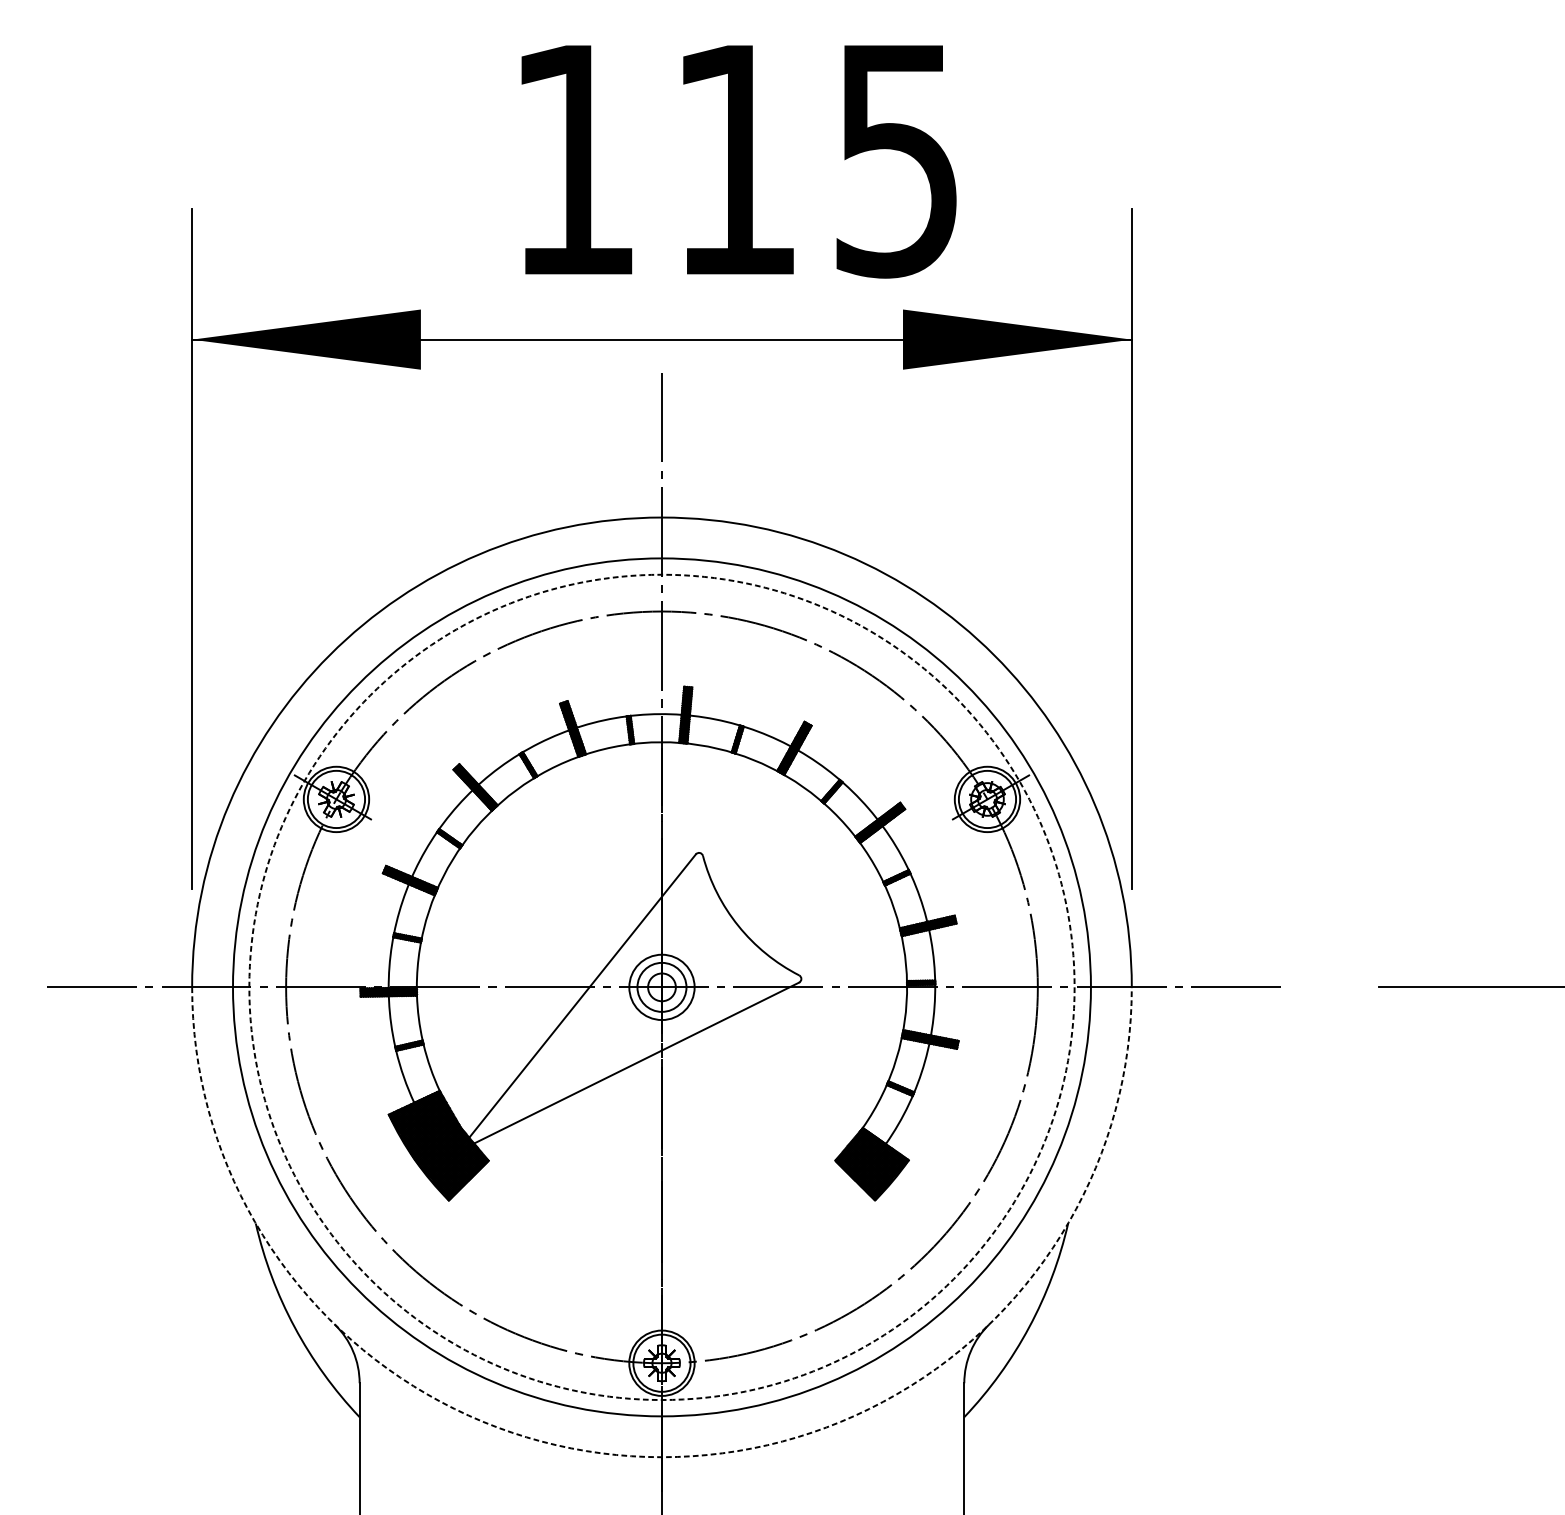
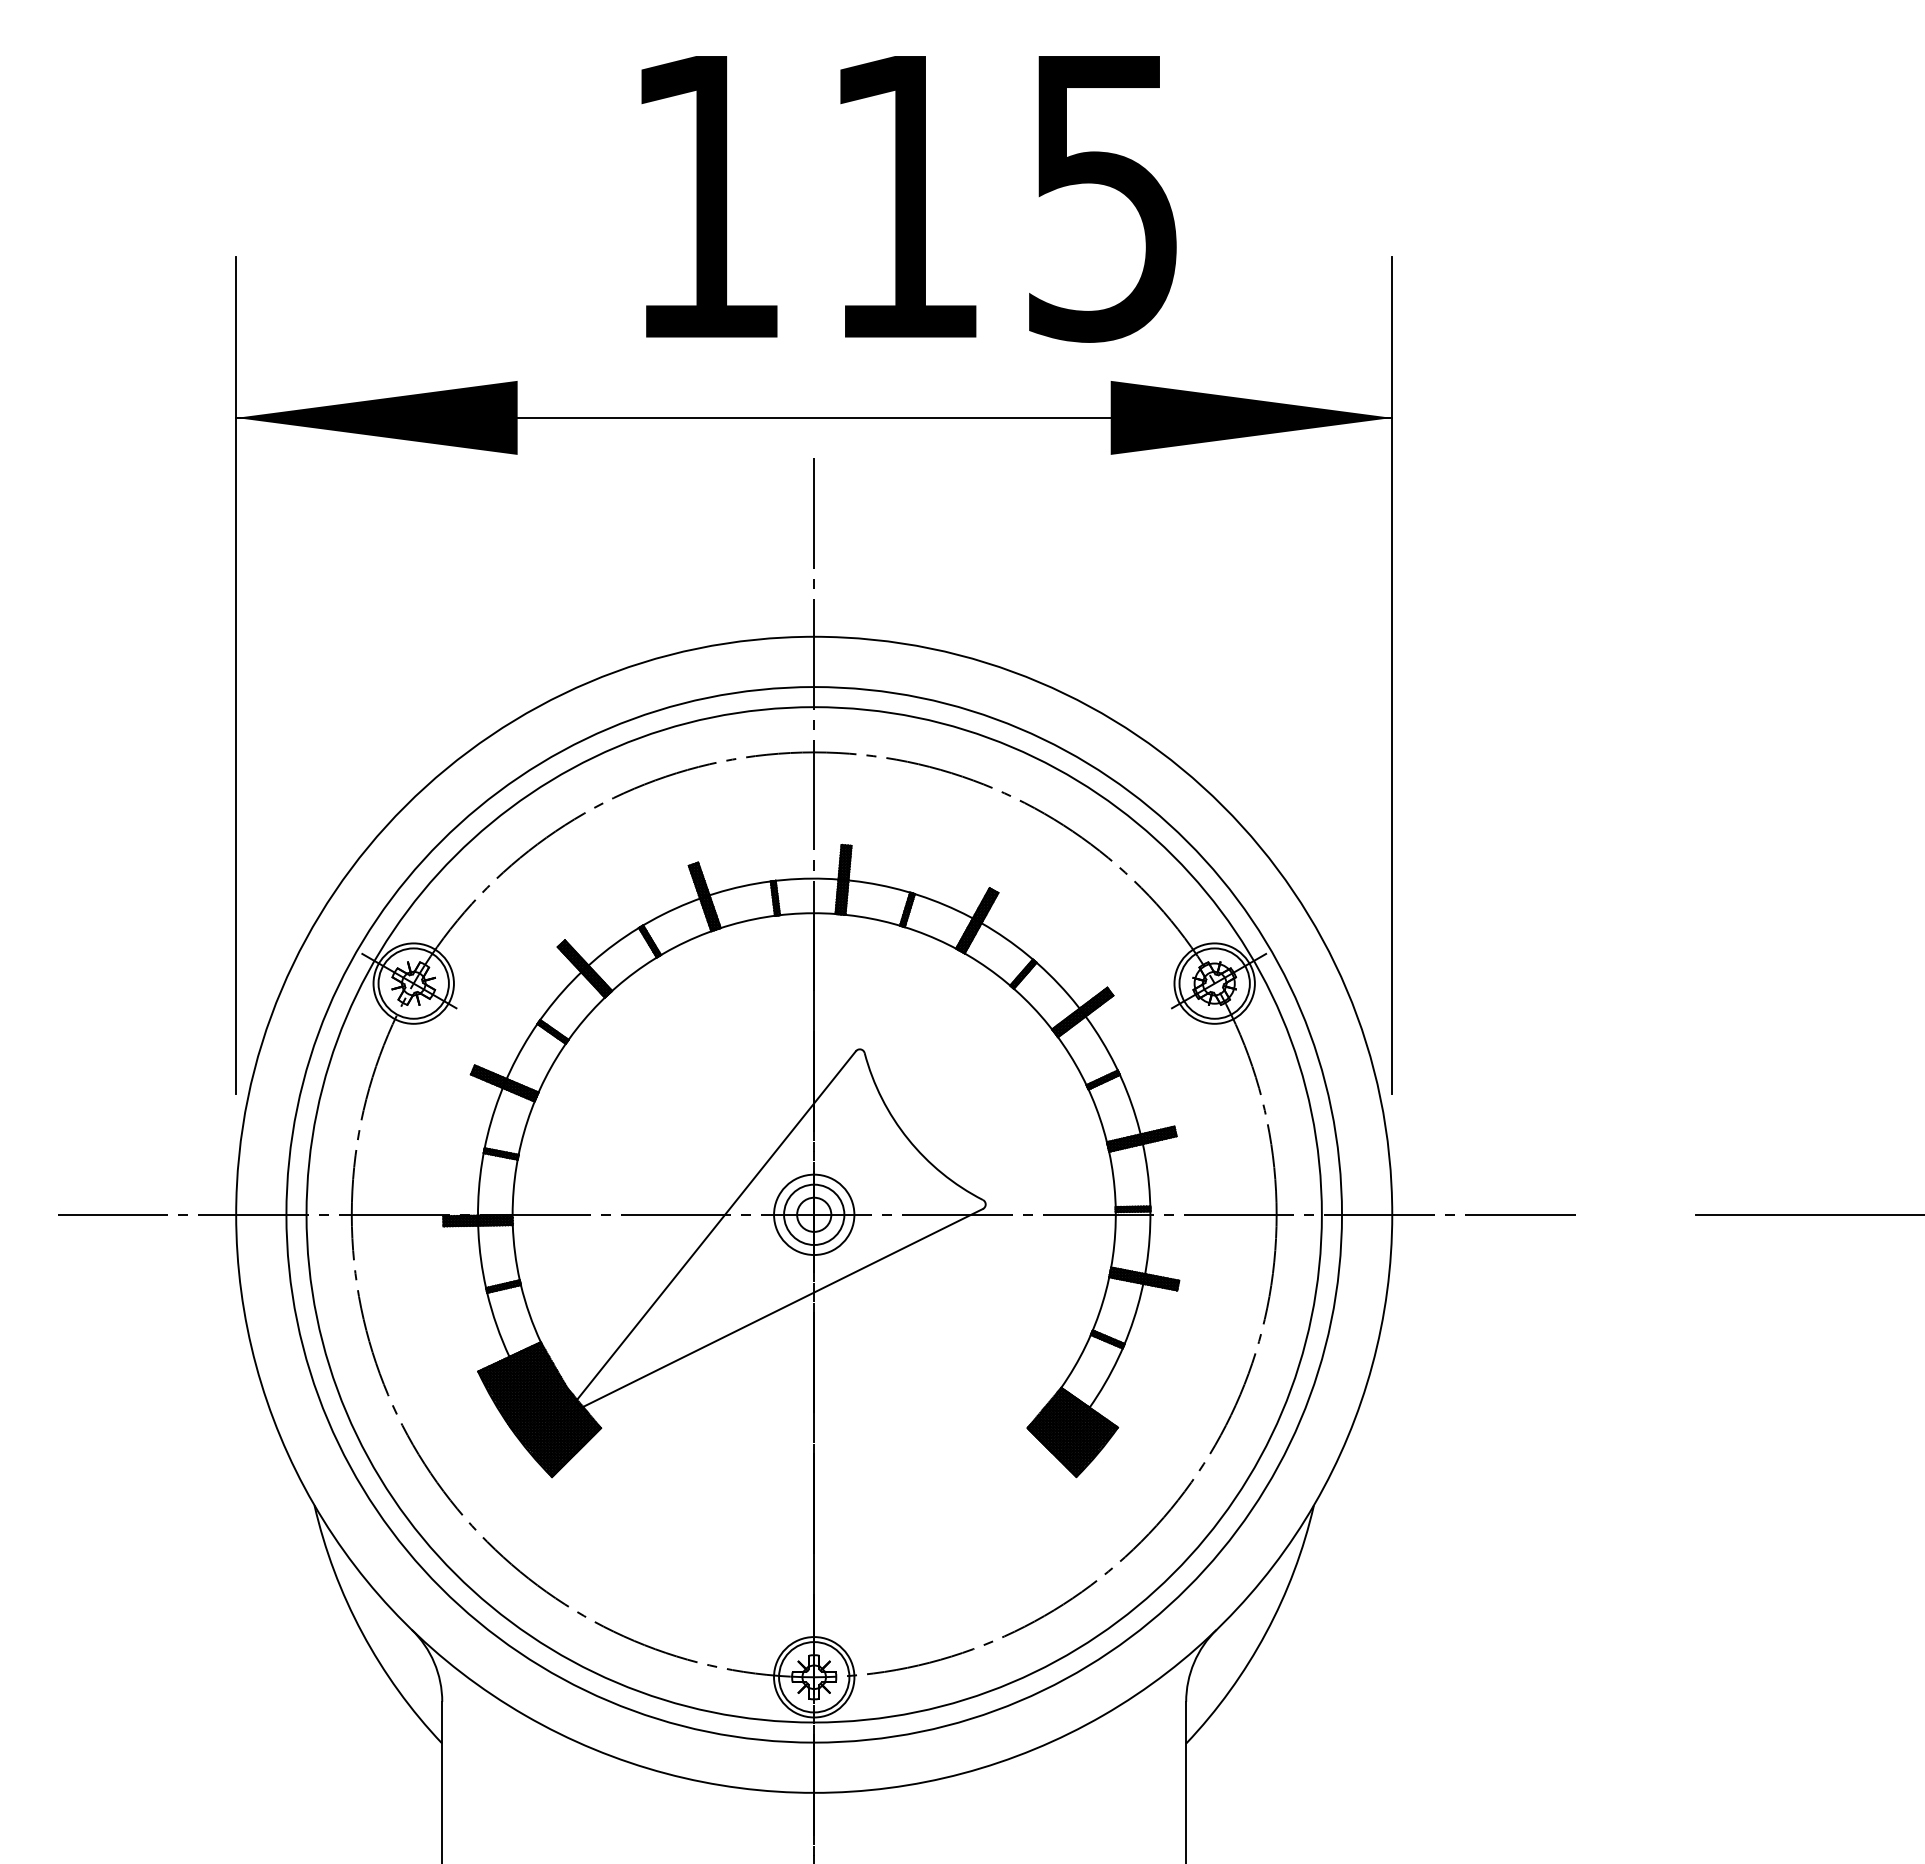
circle: (661, 987) -> (813, 1214), dashed -> solid
arc: (662, 1456) -> (814, 1792), dashed -> solid

